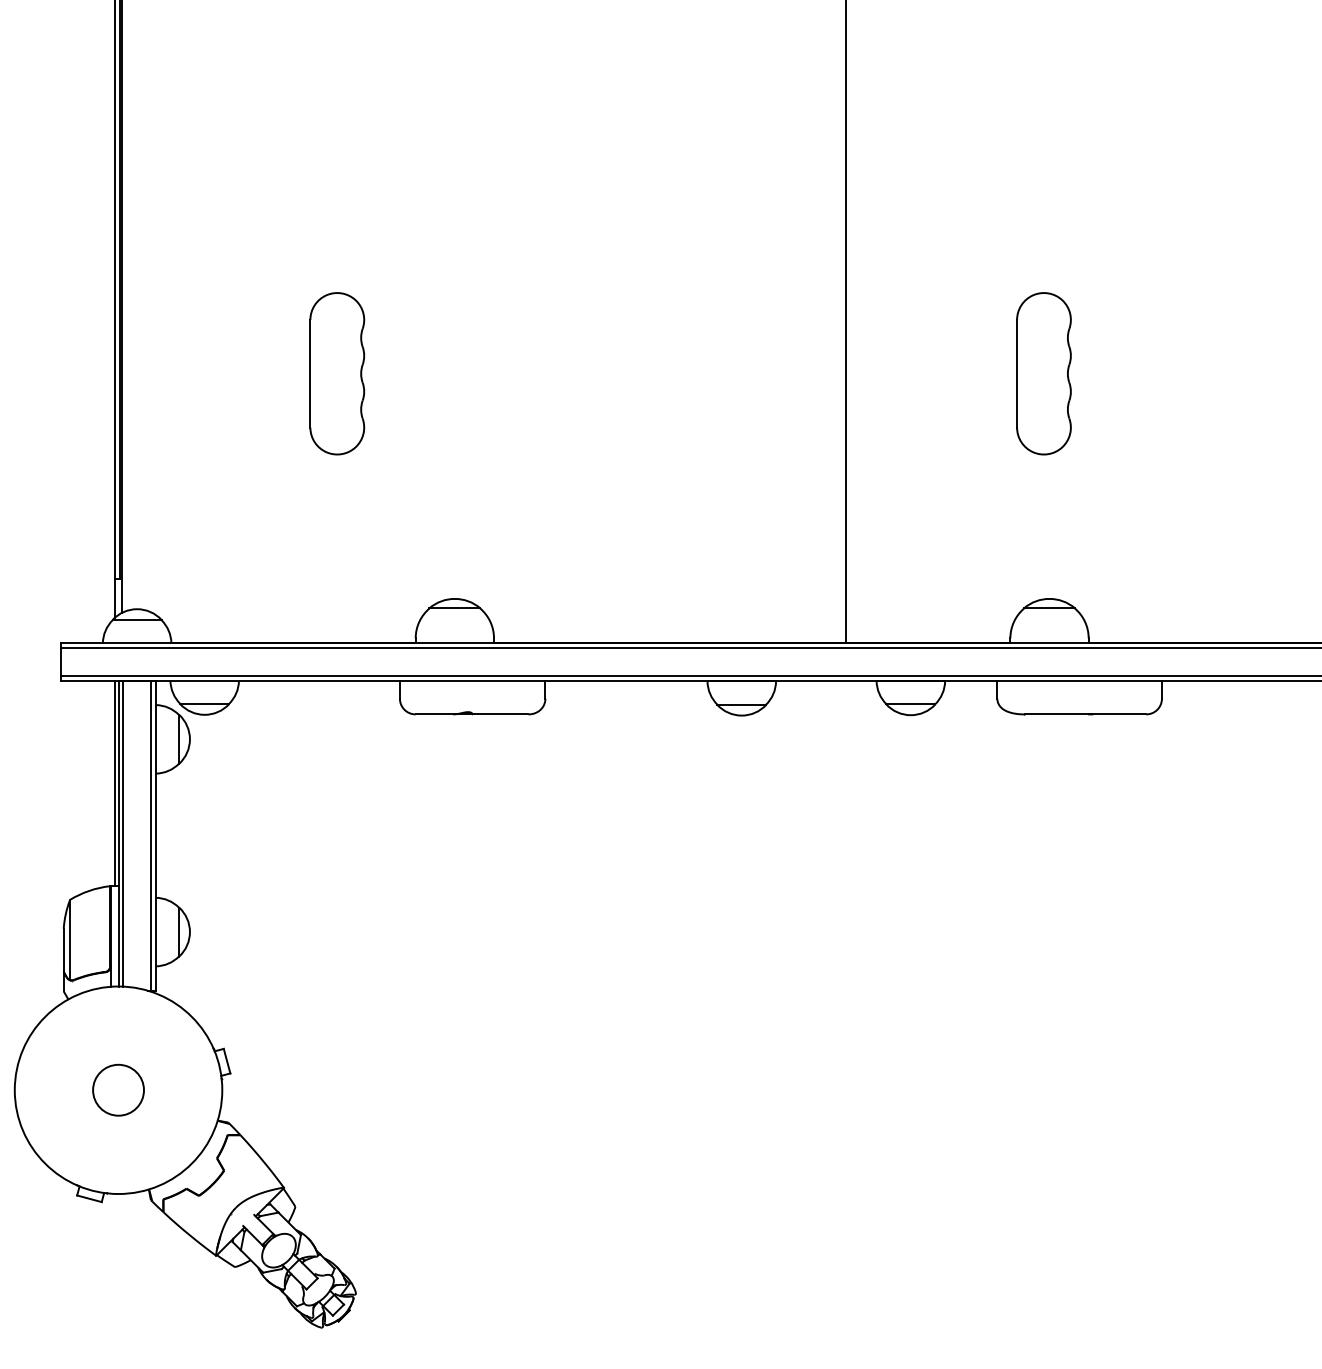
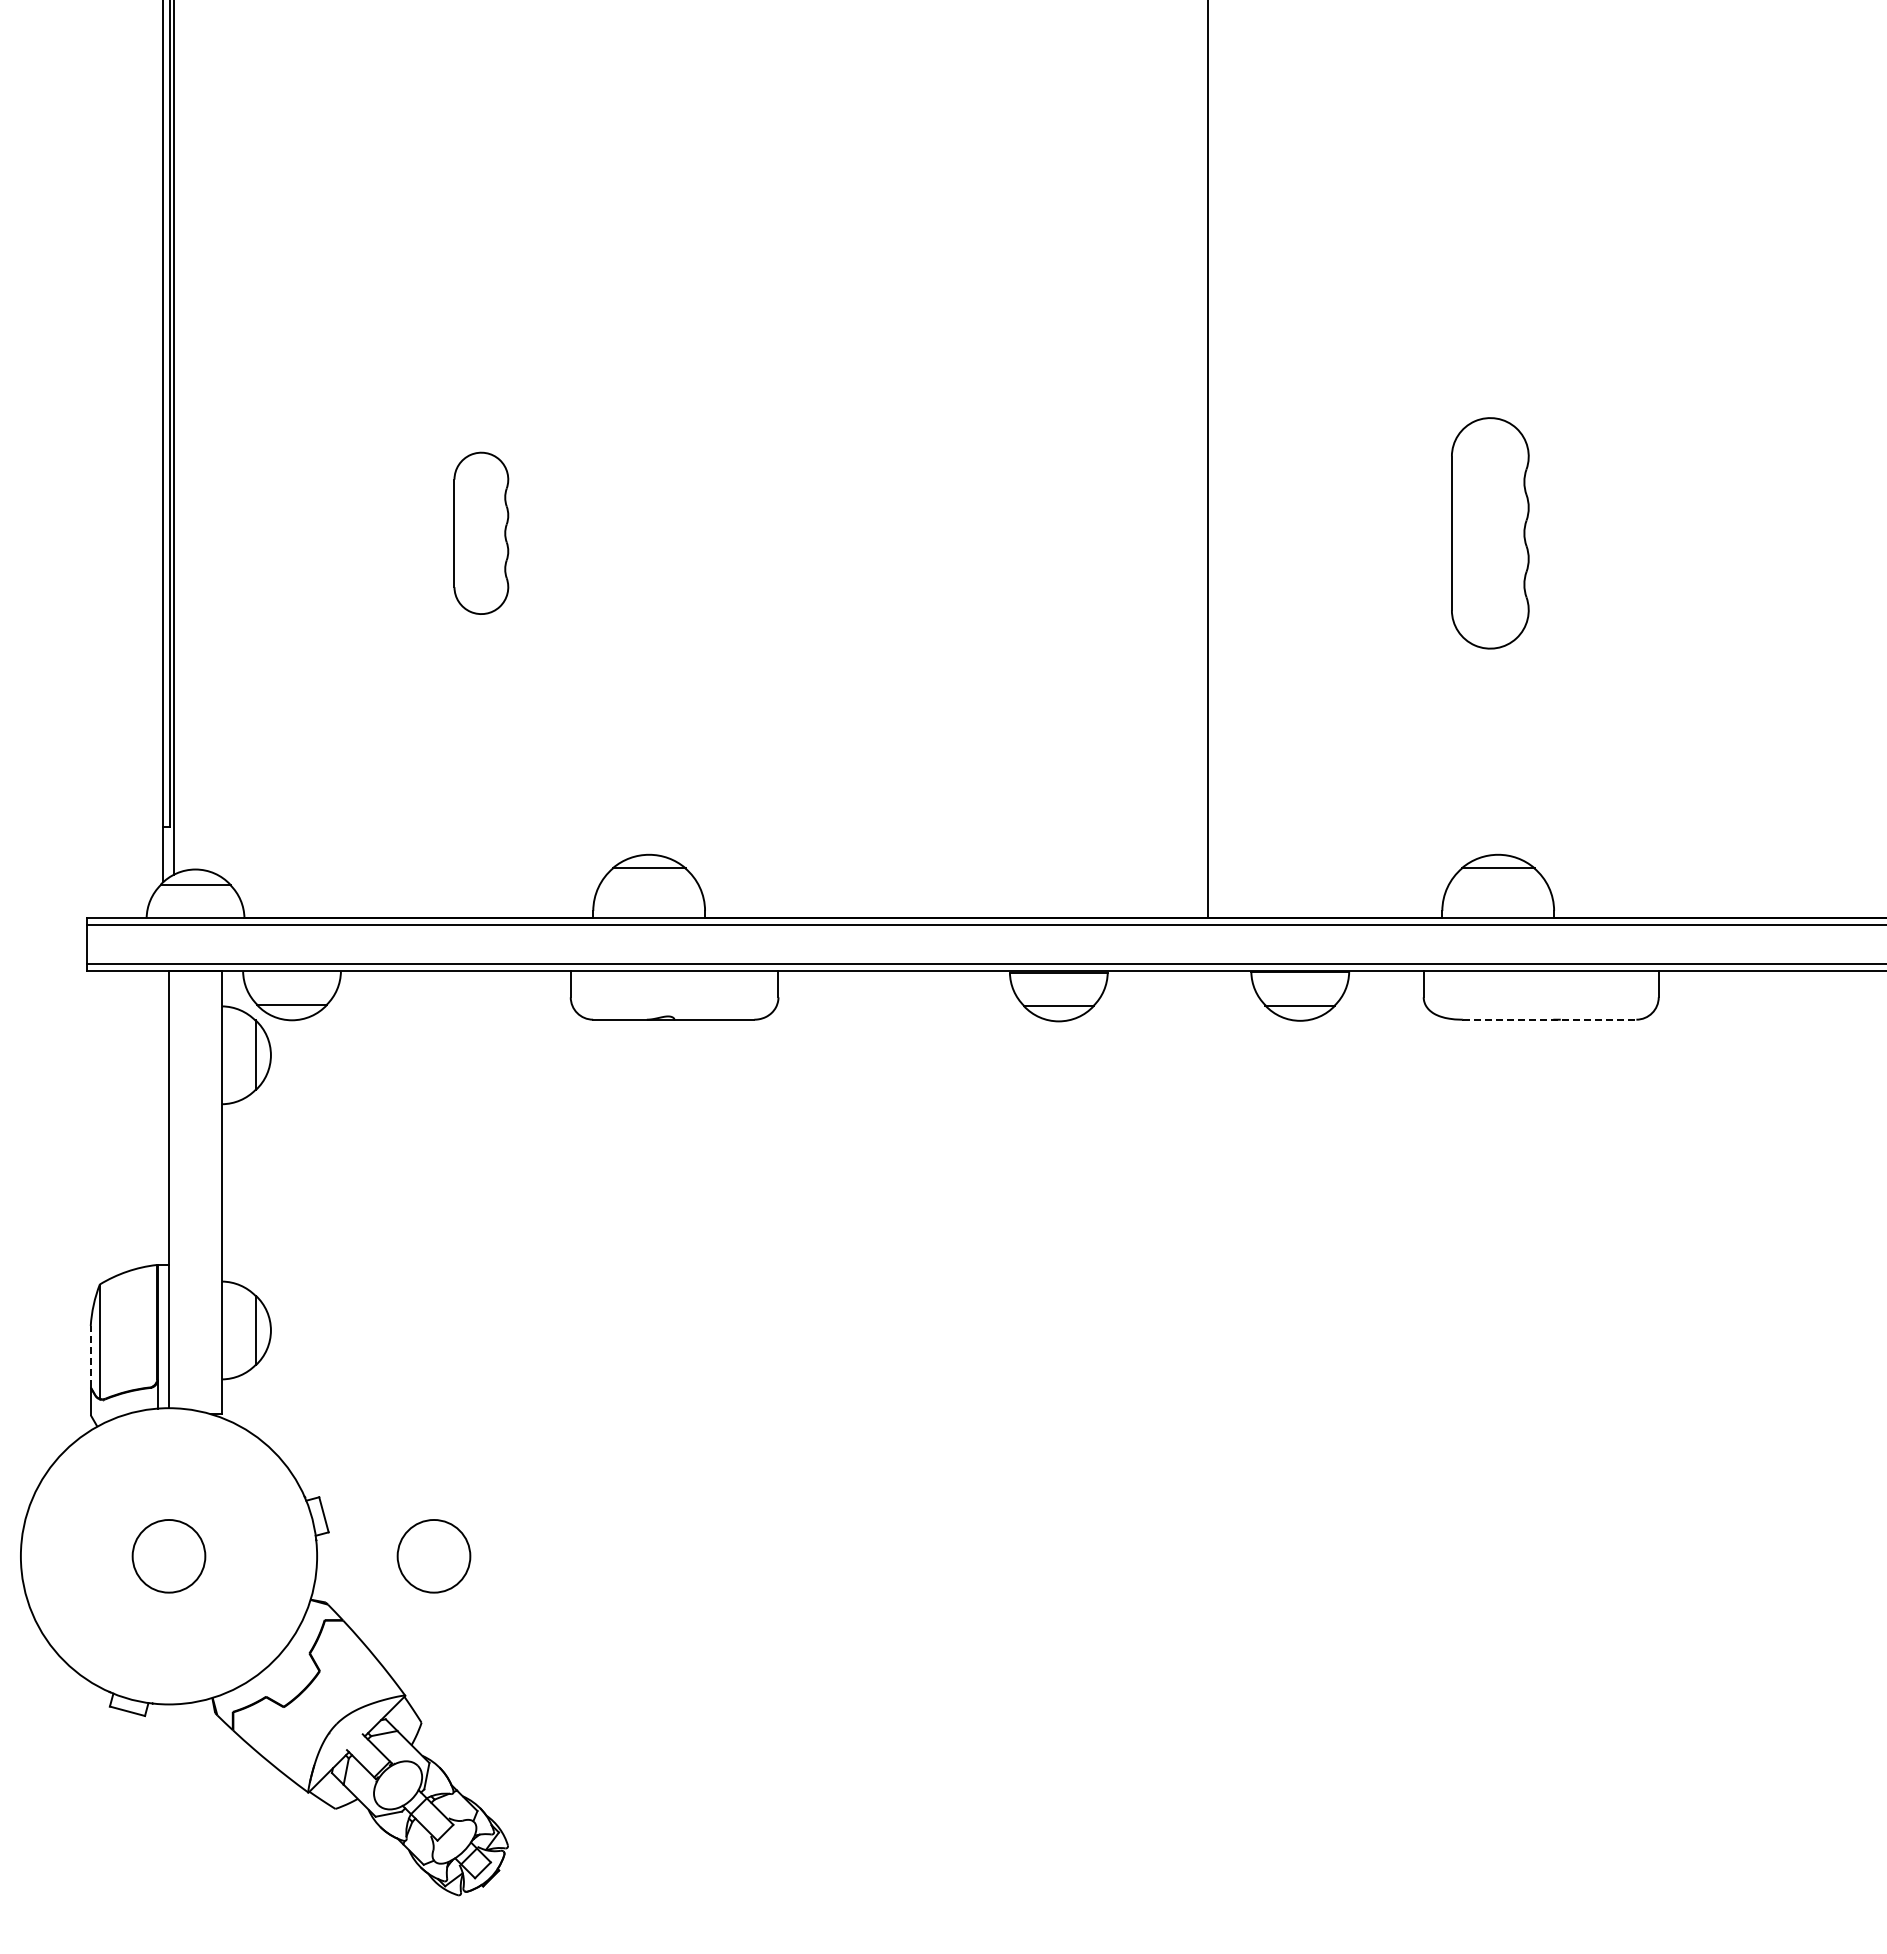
part: (337, 373) -> (481, 533), size x0.7
line: (1085, 714) -> (1549, 1019), solid -> dashed
line: (114, 782) -> (163, 1117), removed
line: (123, 833) -> (176, 1189), removed
line: (151, 835) -> (215, 1192), removed
line: (63, 950) -> (90, 1356), solid -> dashed
circle: (303, 1090) -> (433, 1556), added

